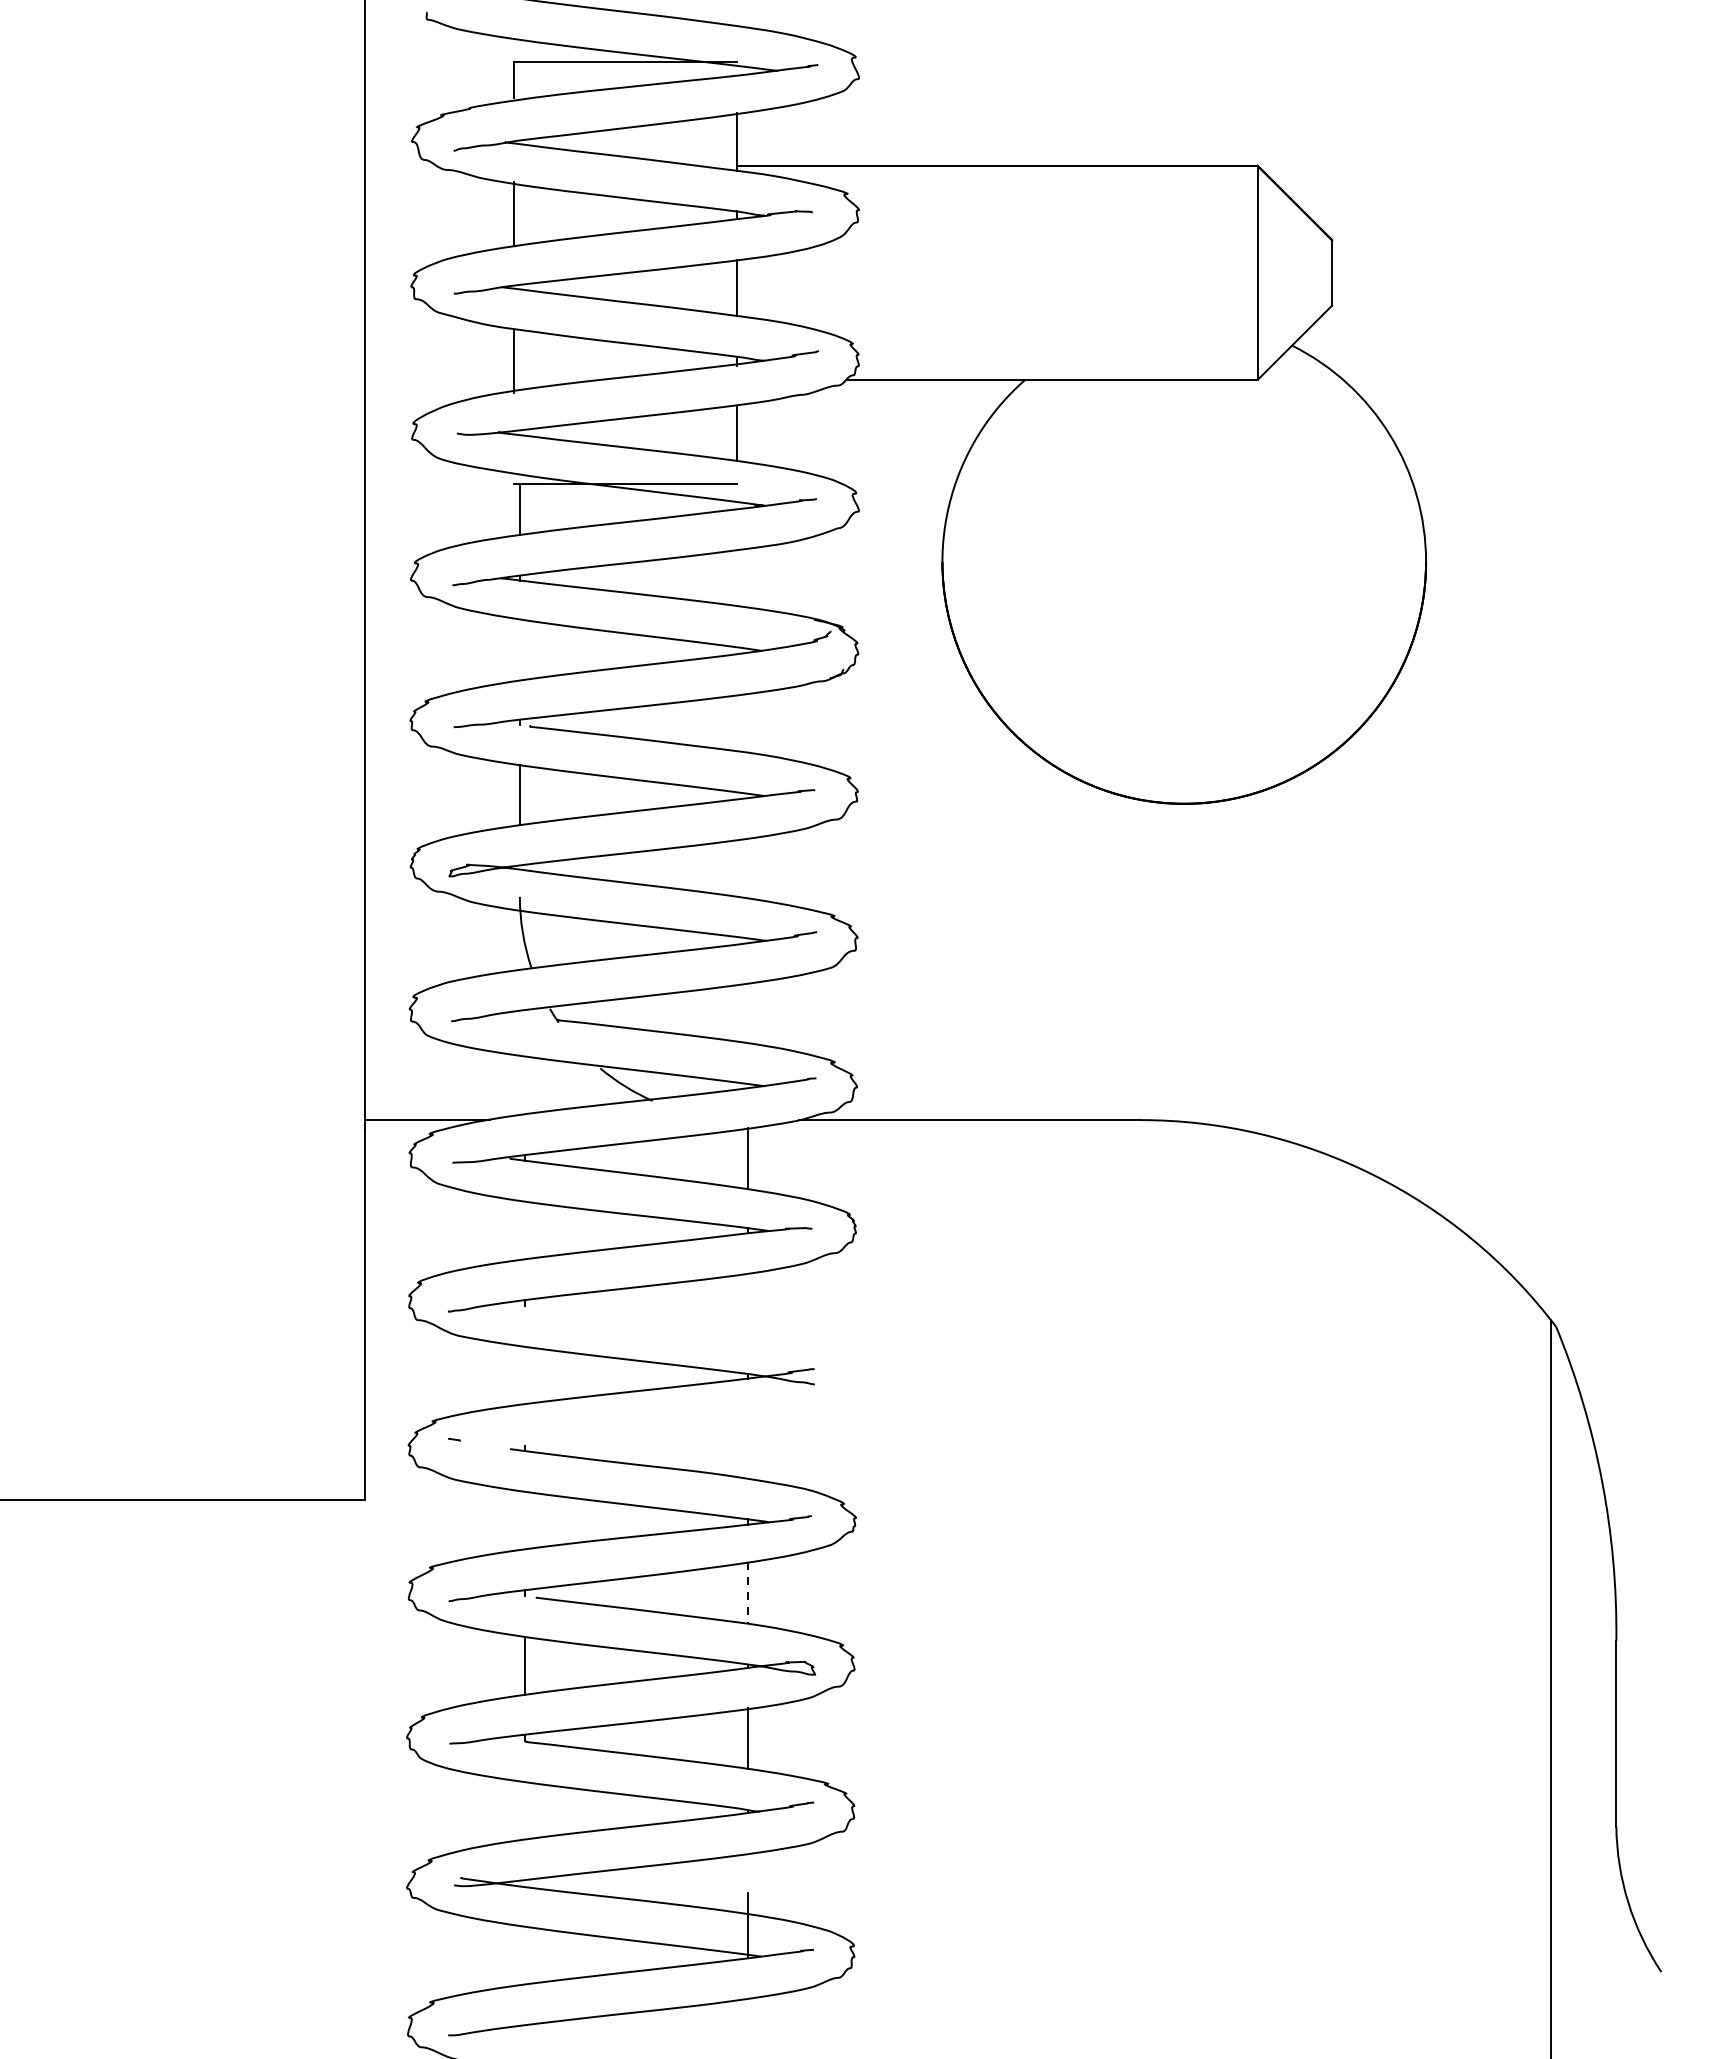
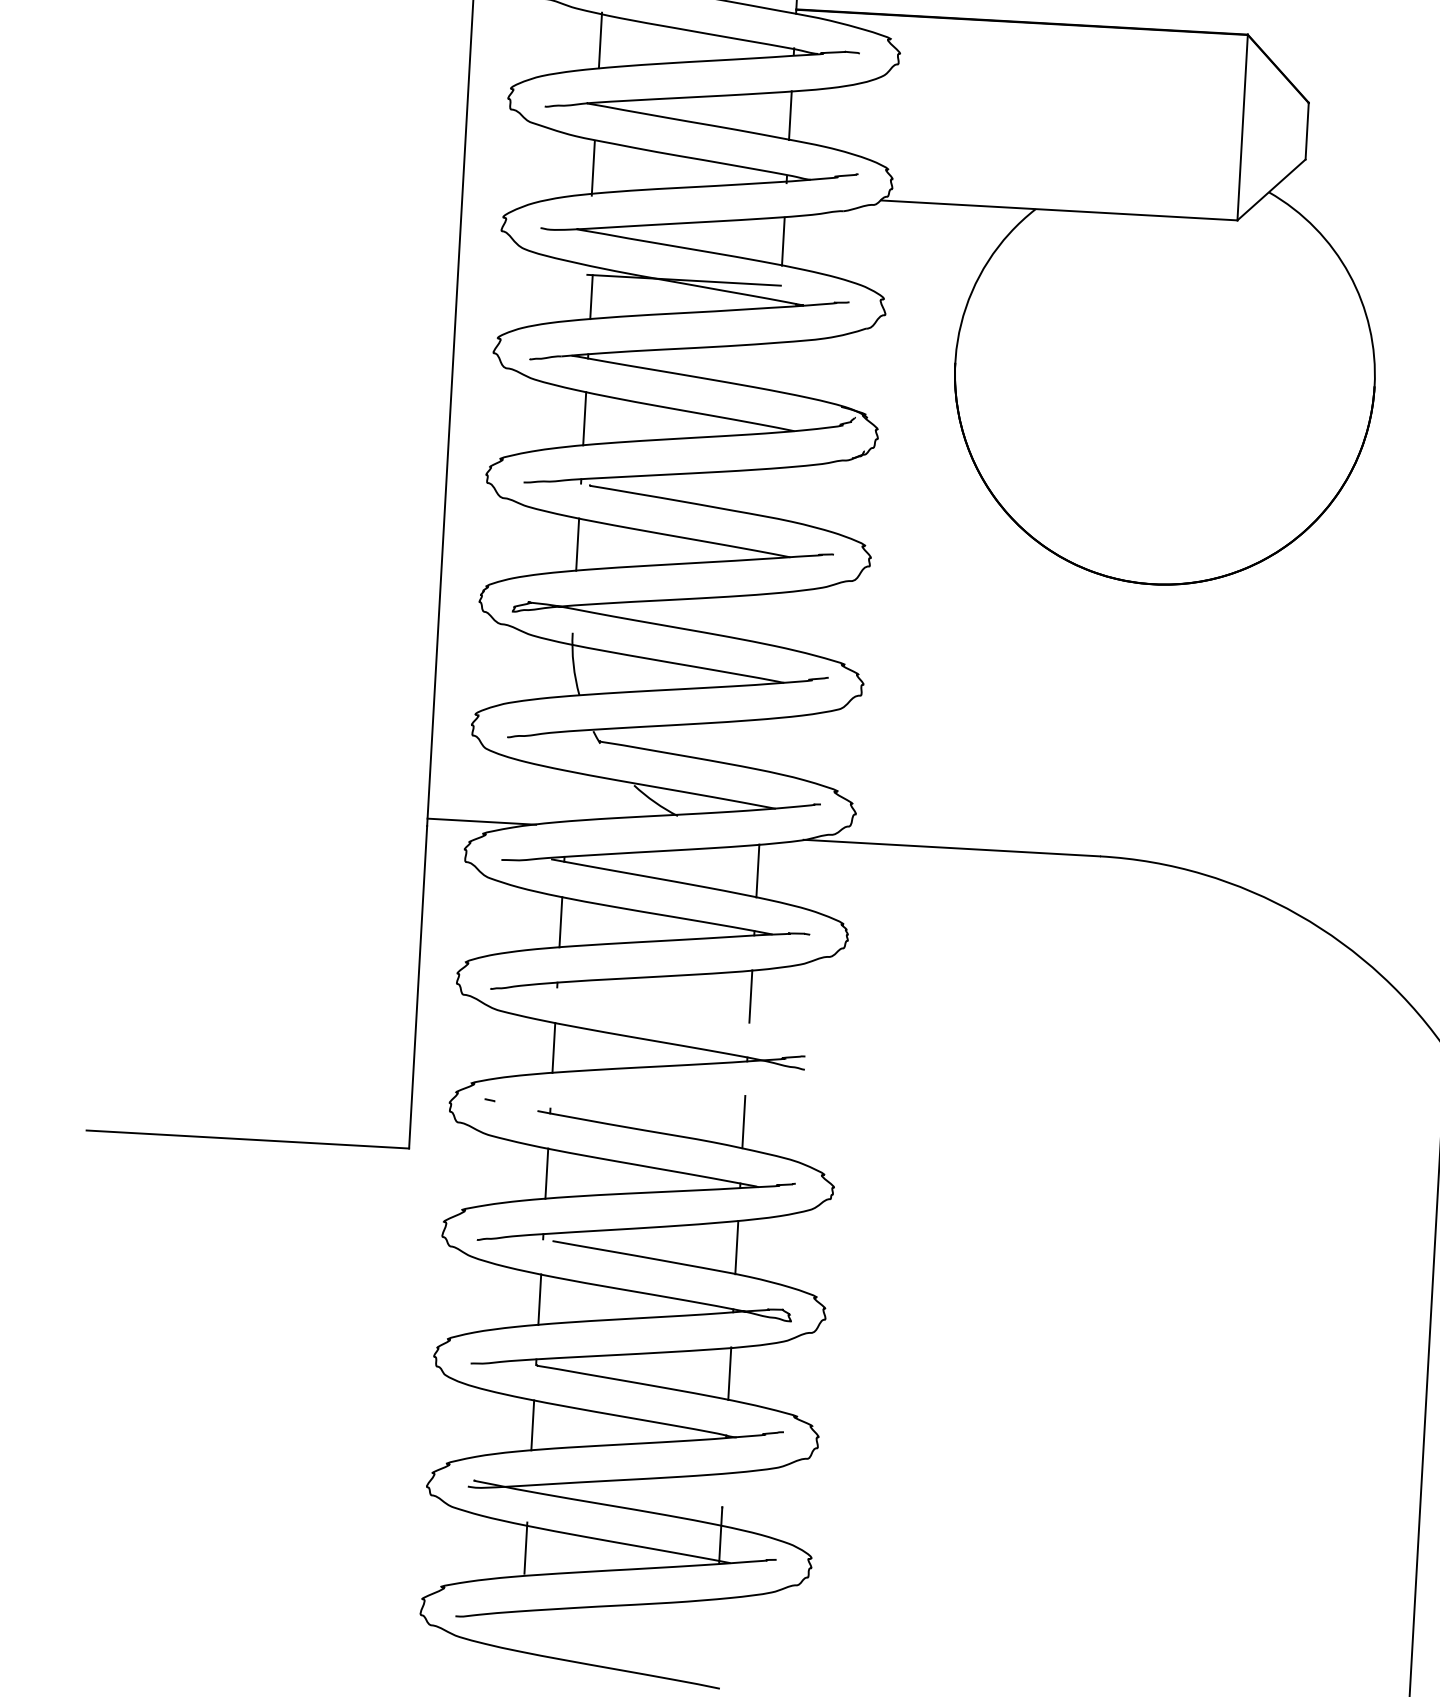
line: (519, 649) -> (584, 418), added
line: (524, 1230) -> (560, 922), added
line: (748, 1303) -> (751, 996), added
line: (524, 1375) -> (553, 1047), added
line: (748, 1448) -> (744, 1122), added
line: (524, 1520) -> (546, 1173), added
line: (748, 1593) -> (737, 1247), dashed -> solid
line: (524, 1810) -> (532, 1425), added
line: (524, 1951) -> (525, 1547), added

